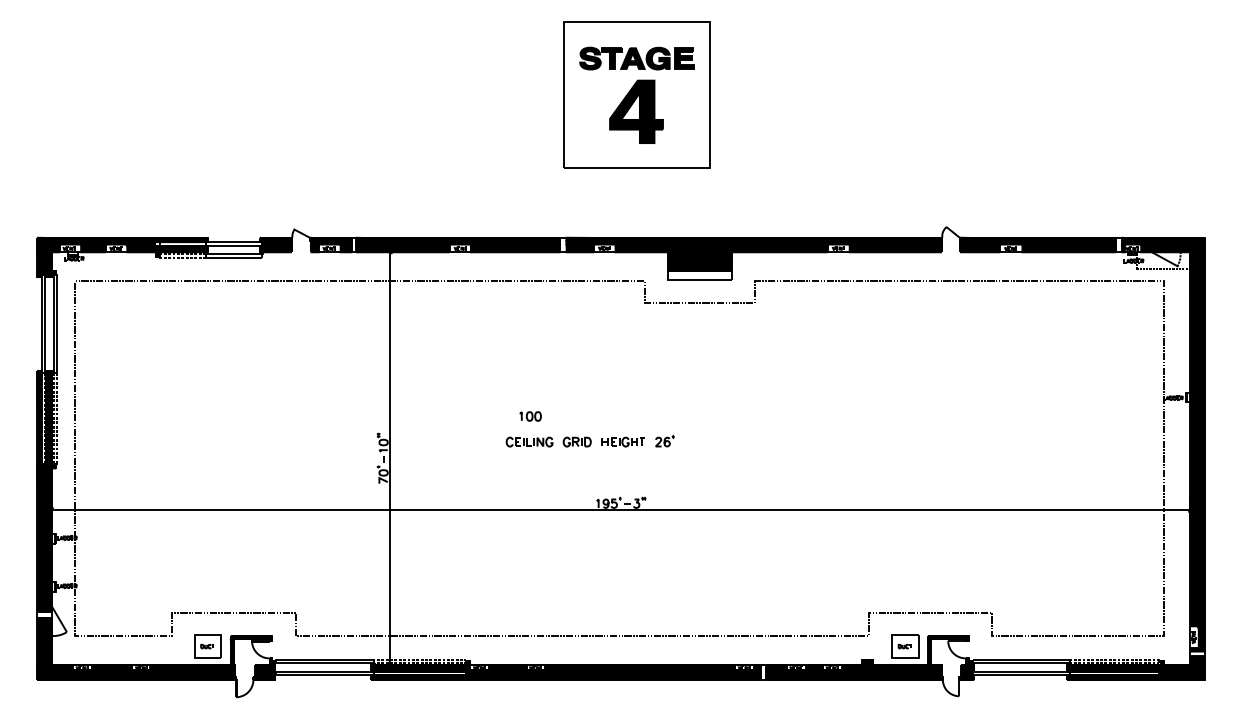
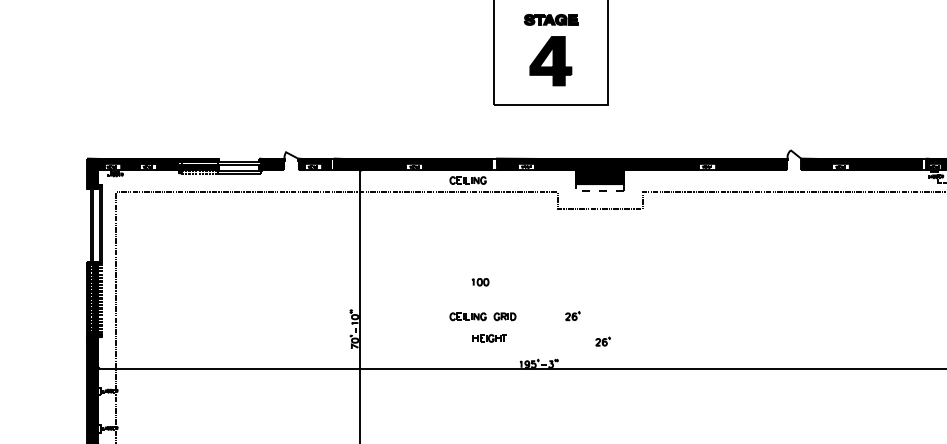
part: (636, 58) -> (550, 19), size x0.6
part: (529, 265) -> (468, 180), added
line: (694, 280) -> (595, 191), solid -> dashed
part: (530, 416) -> (480, 282), moved
part: (622, 441) -> (488, 337), moved
part: (703, 474) -> (602, 341), added

